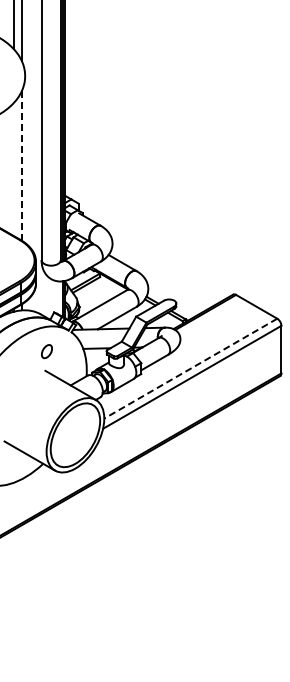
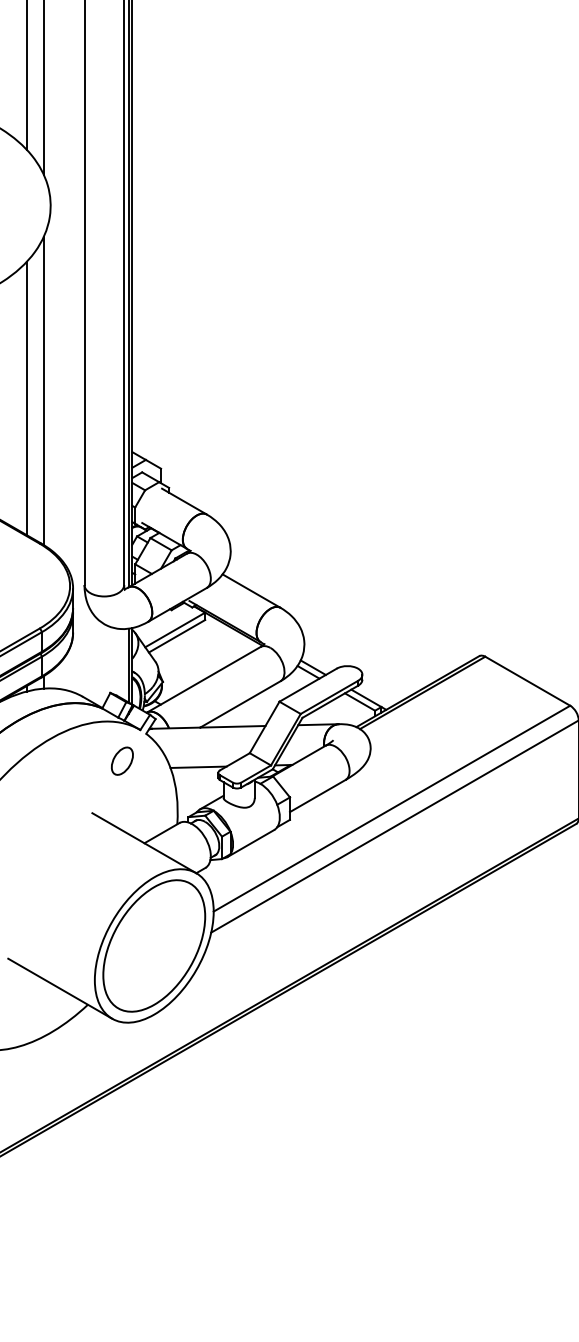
line: (21, 165) -> (43, 390), dashed -> solid
line: (13, 169) -> (26, 398), added
part: (46, 351) -> (121, 760), moved
line: (190, 368) -> (391, 808), dashed -> solid

